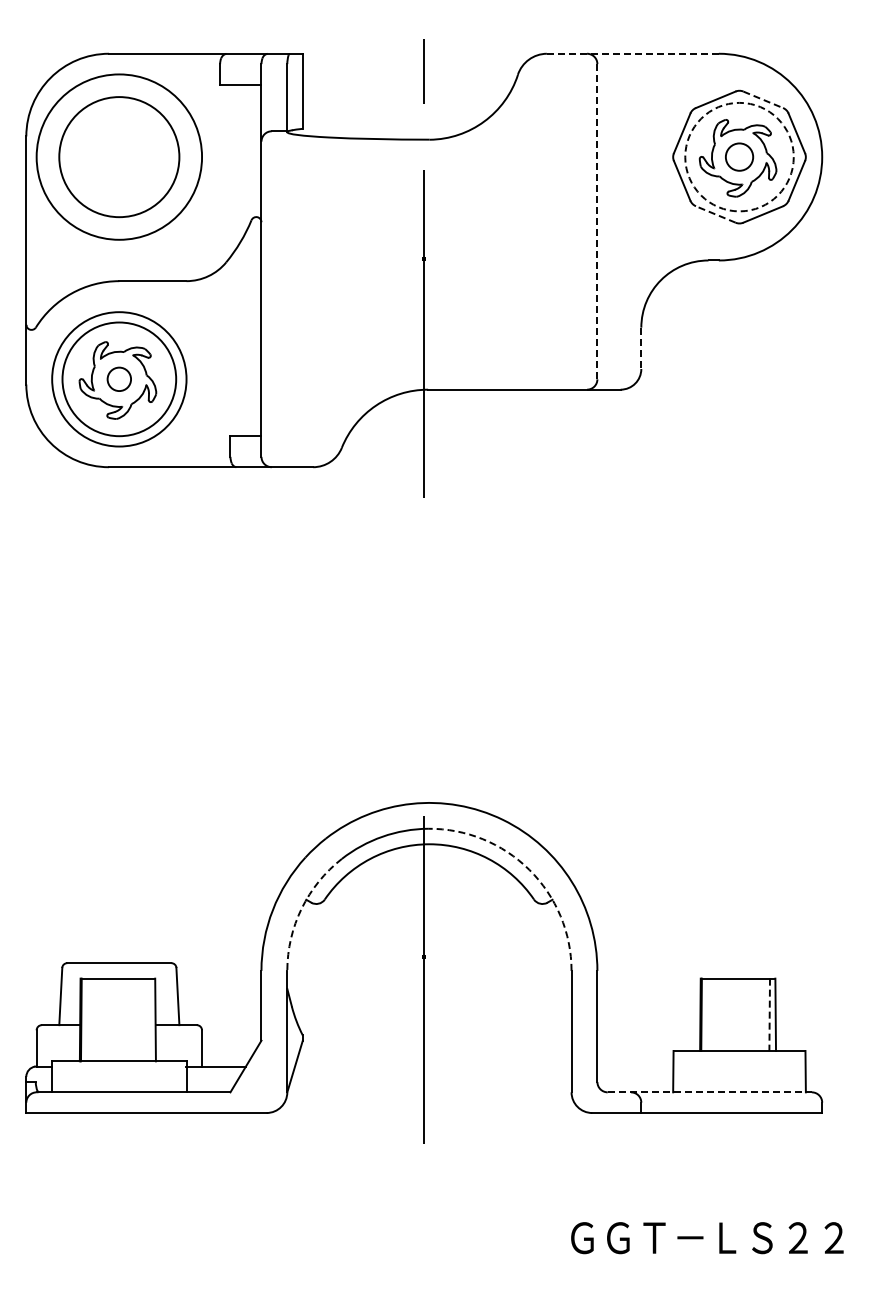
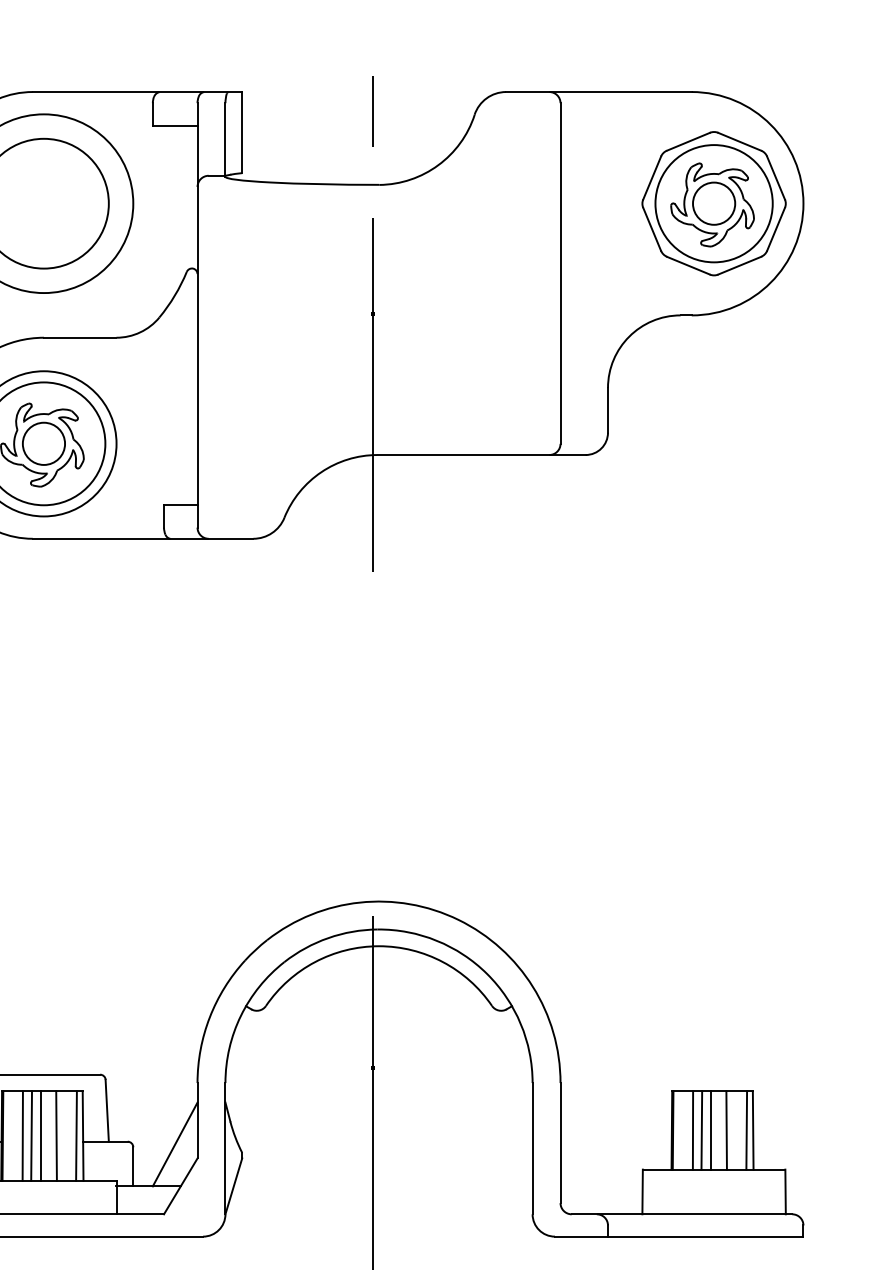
line: (633, 53) -> (599, 91), dashed -> solid
line: (763, 100) -> (740, 142), dashed -> solid
circle: (739, 156) -> (714, 203), dashed -> solid
circle: (739, 156) -> (714, 203), size x1.43
line: (715, 214) -> (688, 265), dashed -> solid
line: (597, 221) -> (560, 273), dashed -> solid
line: (641, 348) -> (608, 410), dashed -> solid
circle: (118, 378) -> (43, 442), size x1.67
arc: (529, 869) -> (487, 973), dashed -> solid
arc: (301, 908) -> (240, 1015), dashed -> solid
line: (719, 1014) -> (692, 1130), added
line: (727, 1014) -> (701, 1130), added
line: (736, 1014) -> (710, 1130), added
line: (750, 1014) -> (725, 1130), added
line: (769, 1015) -> (746, 1131), dashed -> solid
line: (99, 1019) -> (22, 1135), added
line: (107, 1019) -> (31, 1135), added
line: (116, 1019) -> (40, 1135), added
line: (130, 1019) -> (56, 1135), added
line: (149, 1019) -> (76, 1135), added
line: (240, 1027) -> (174, 1144), added
line: (710, 1092) -> (682, 1214), dashed -> solid

